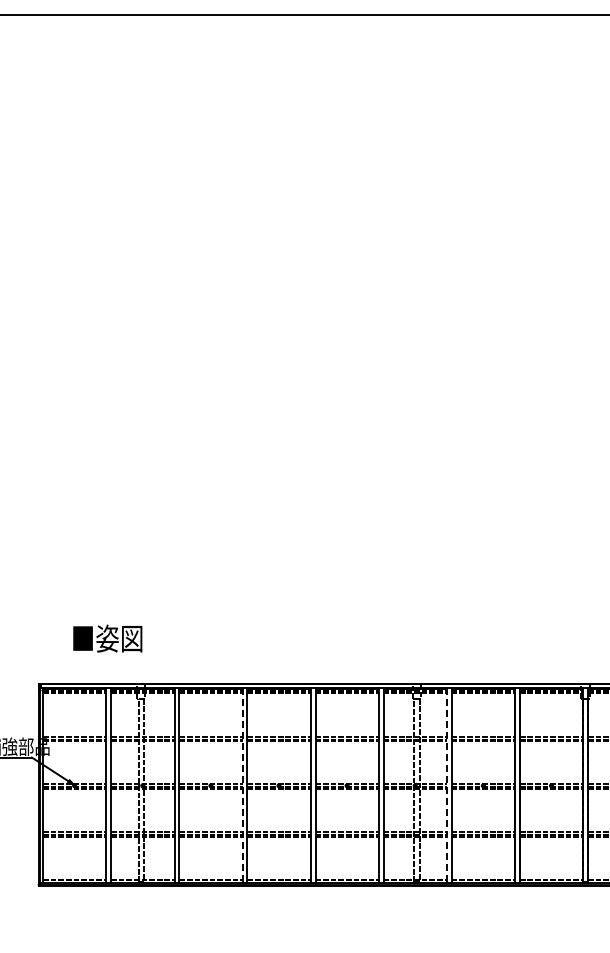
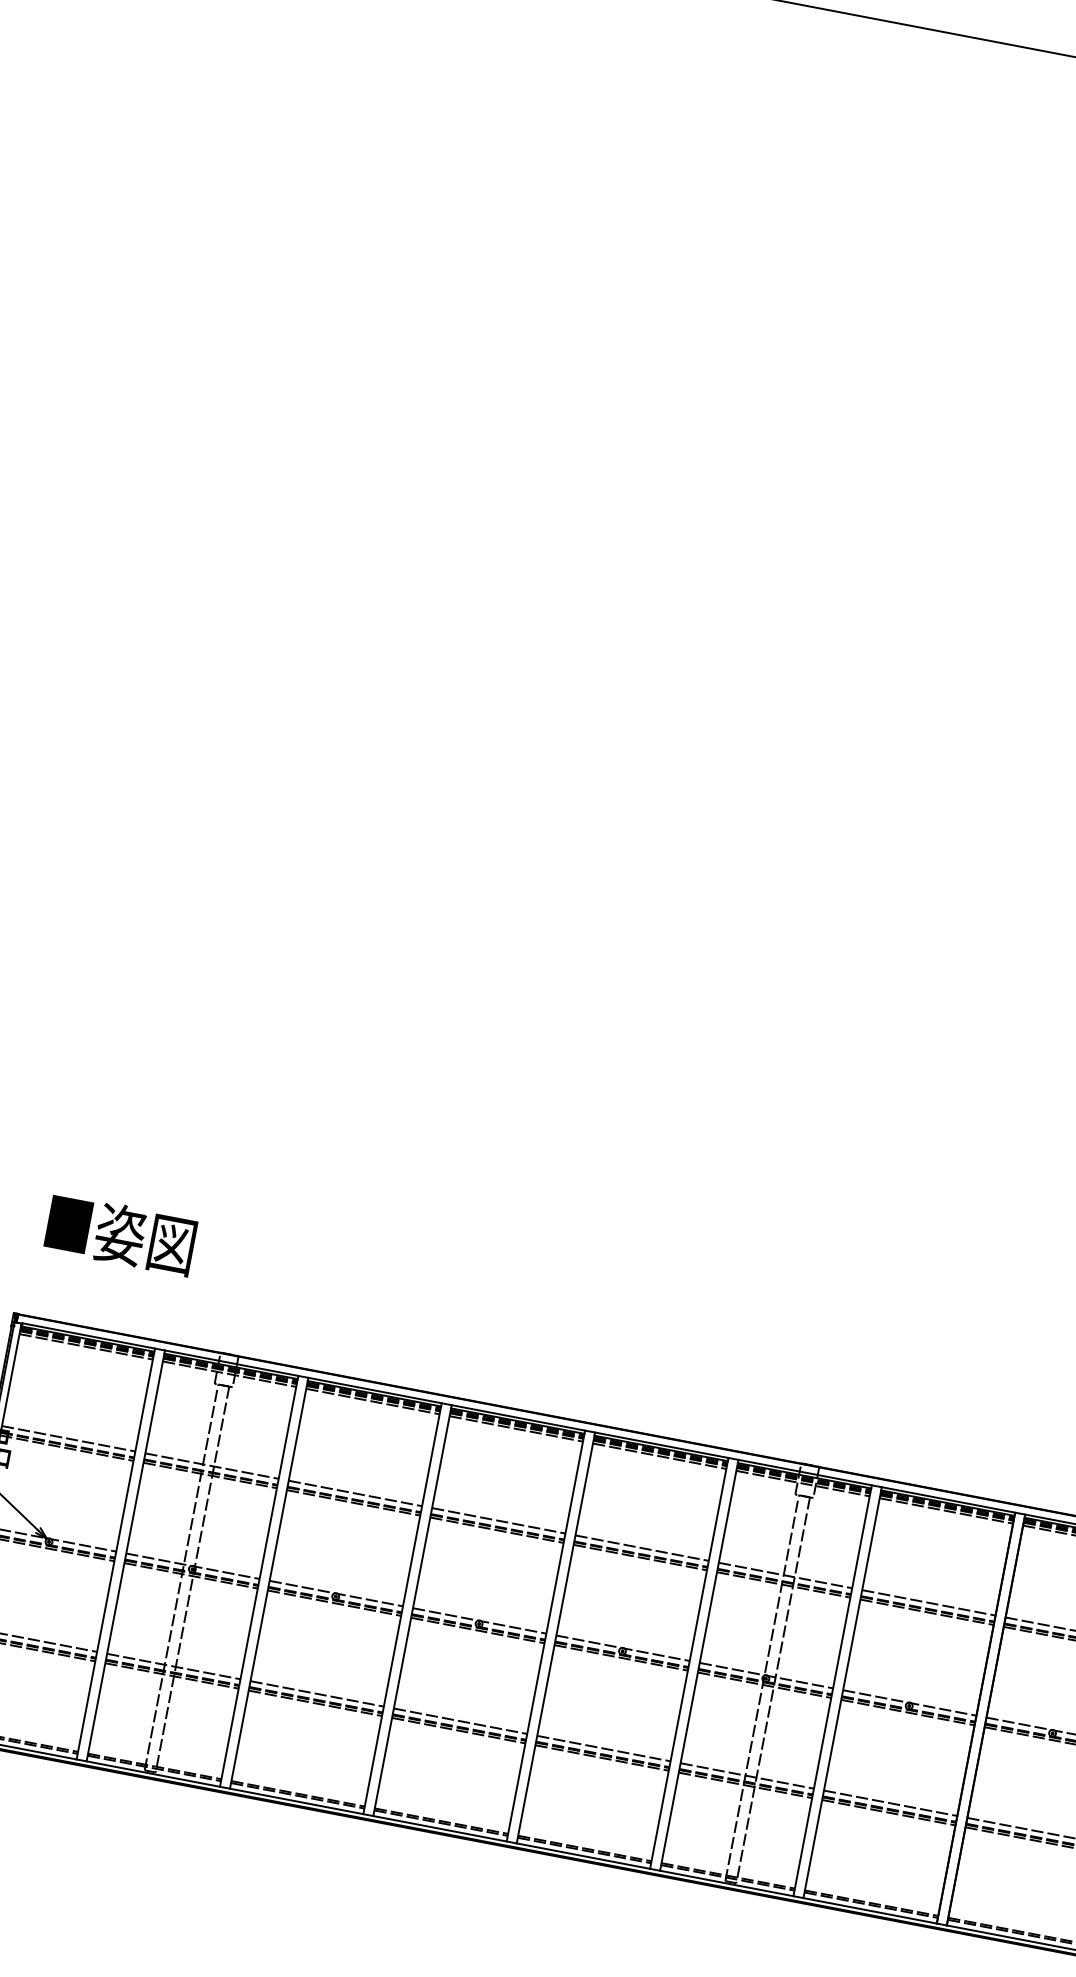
text: (107, 638) -> (120, 1234), moved
line: (242, 785) -> (402, 1608), dashed -> solid
line: (446, 785) -> (831, 1690), dashed -> solid

